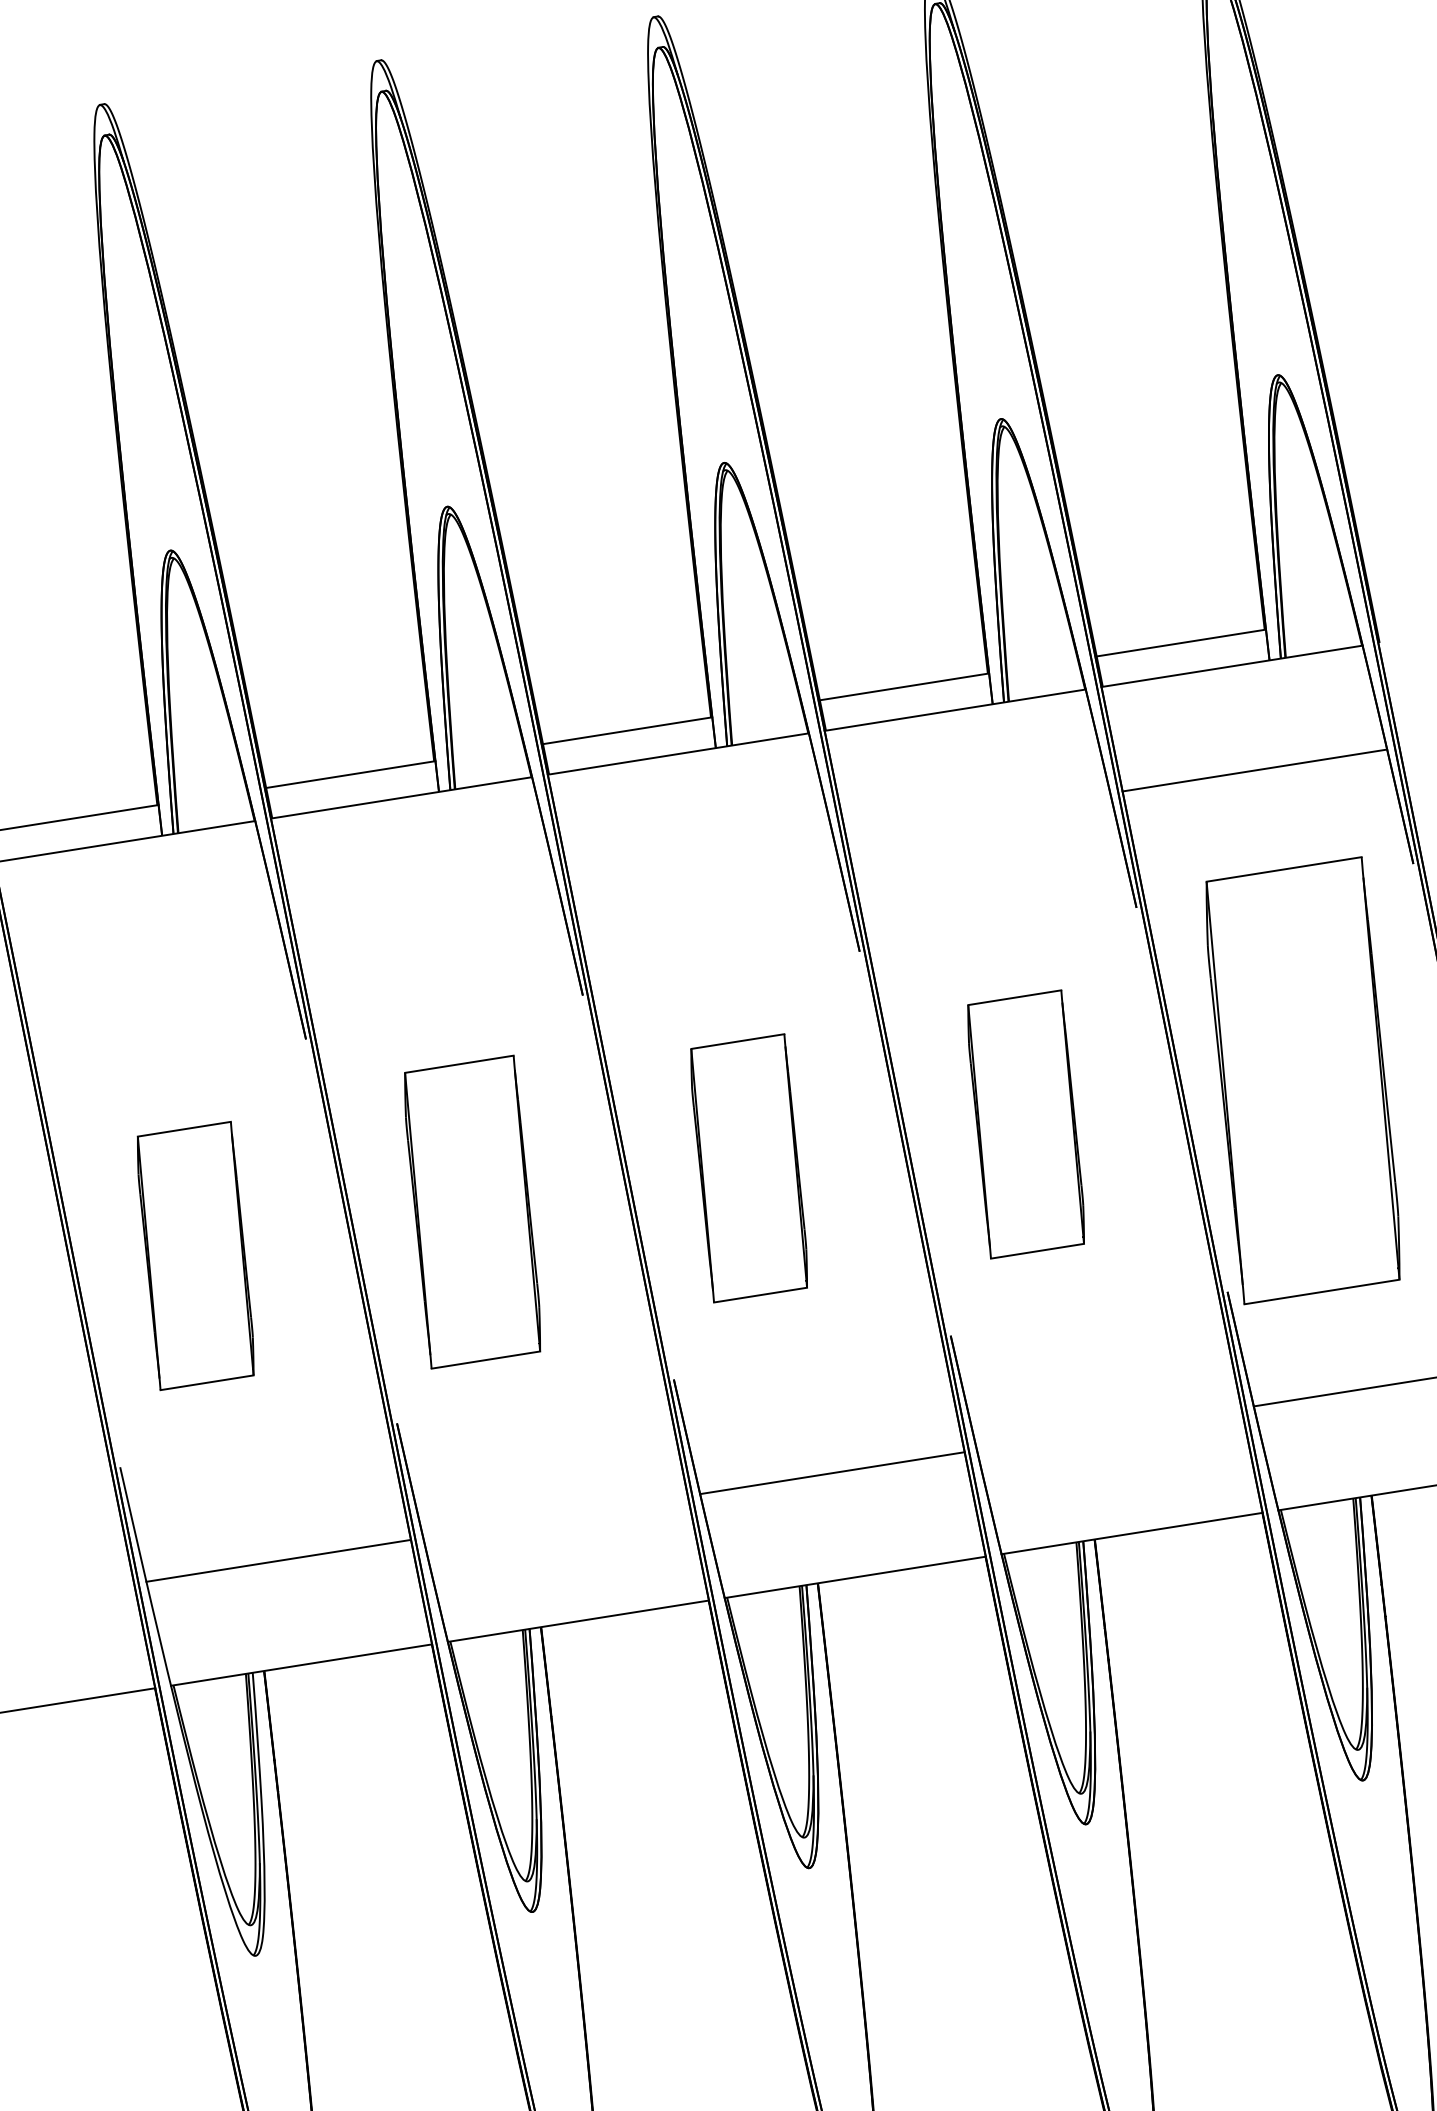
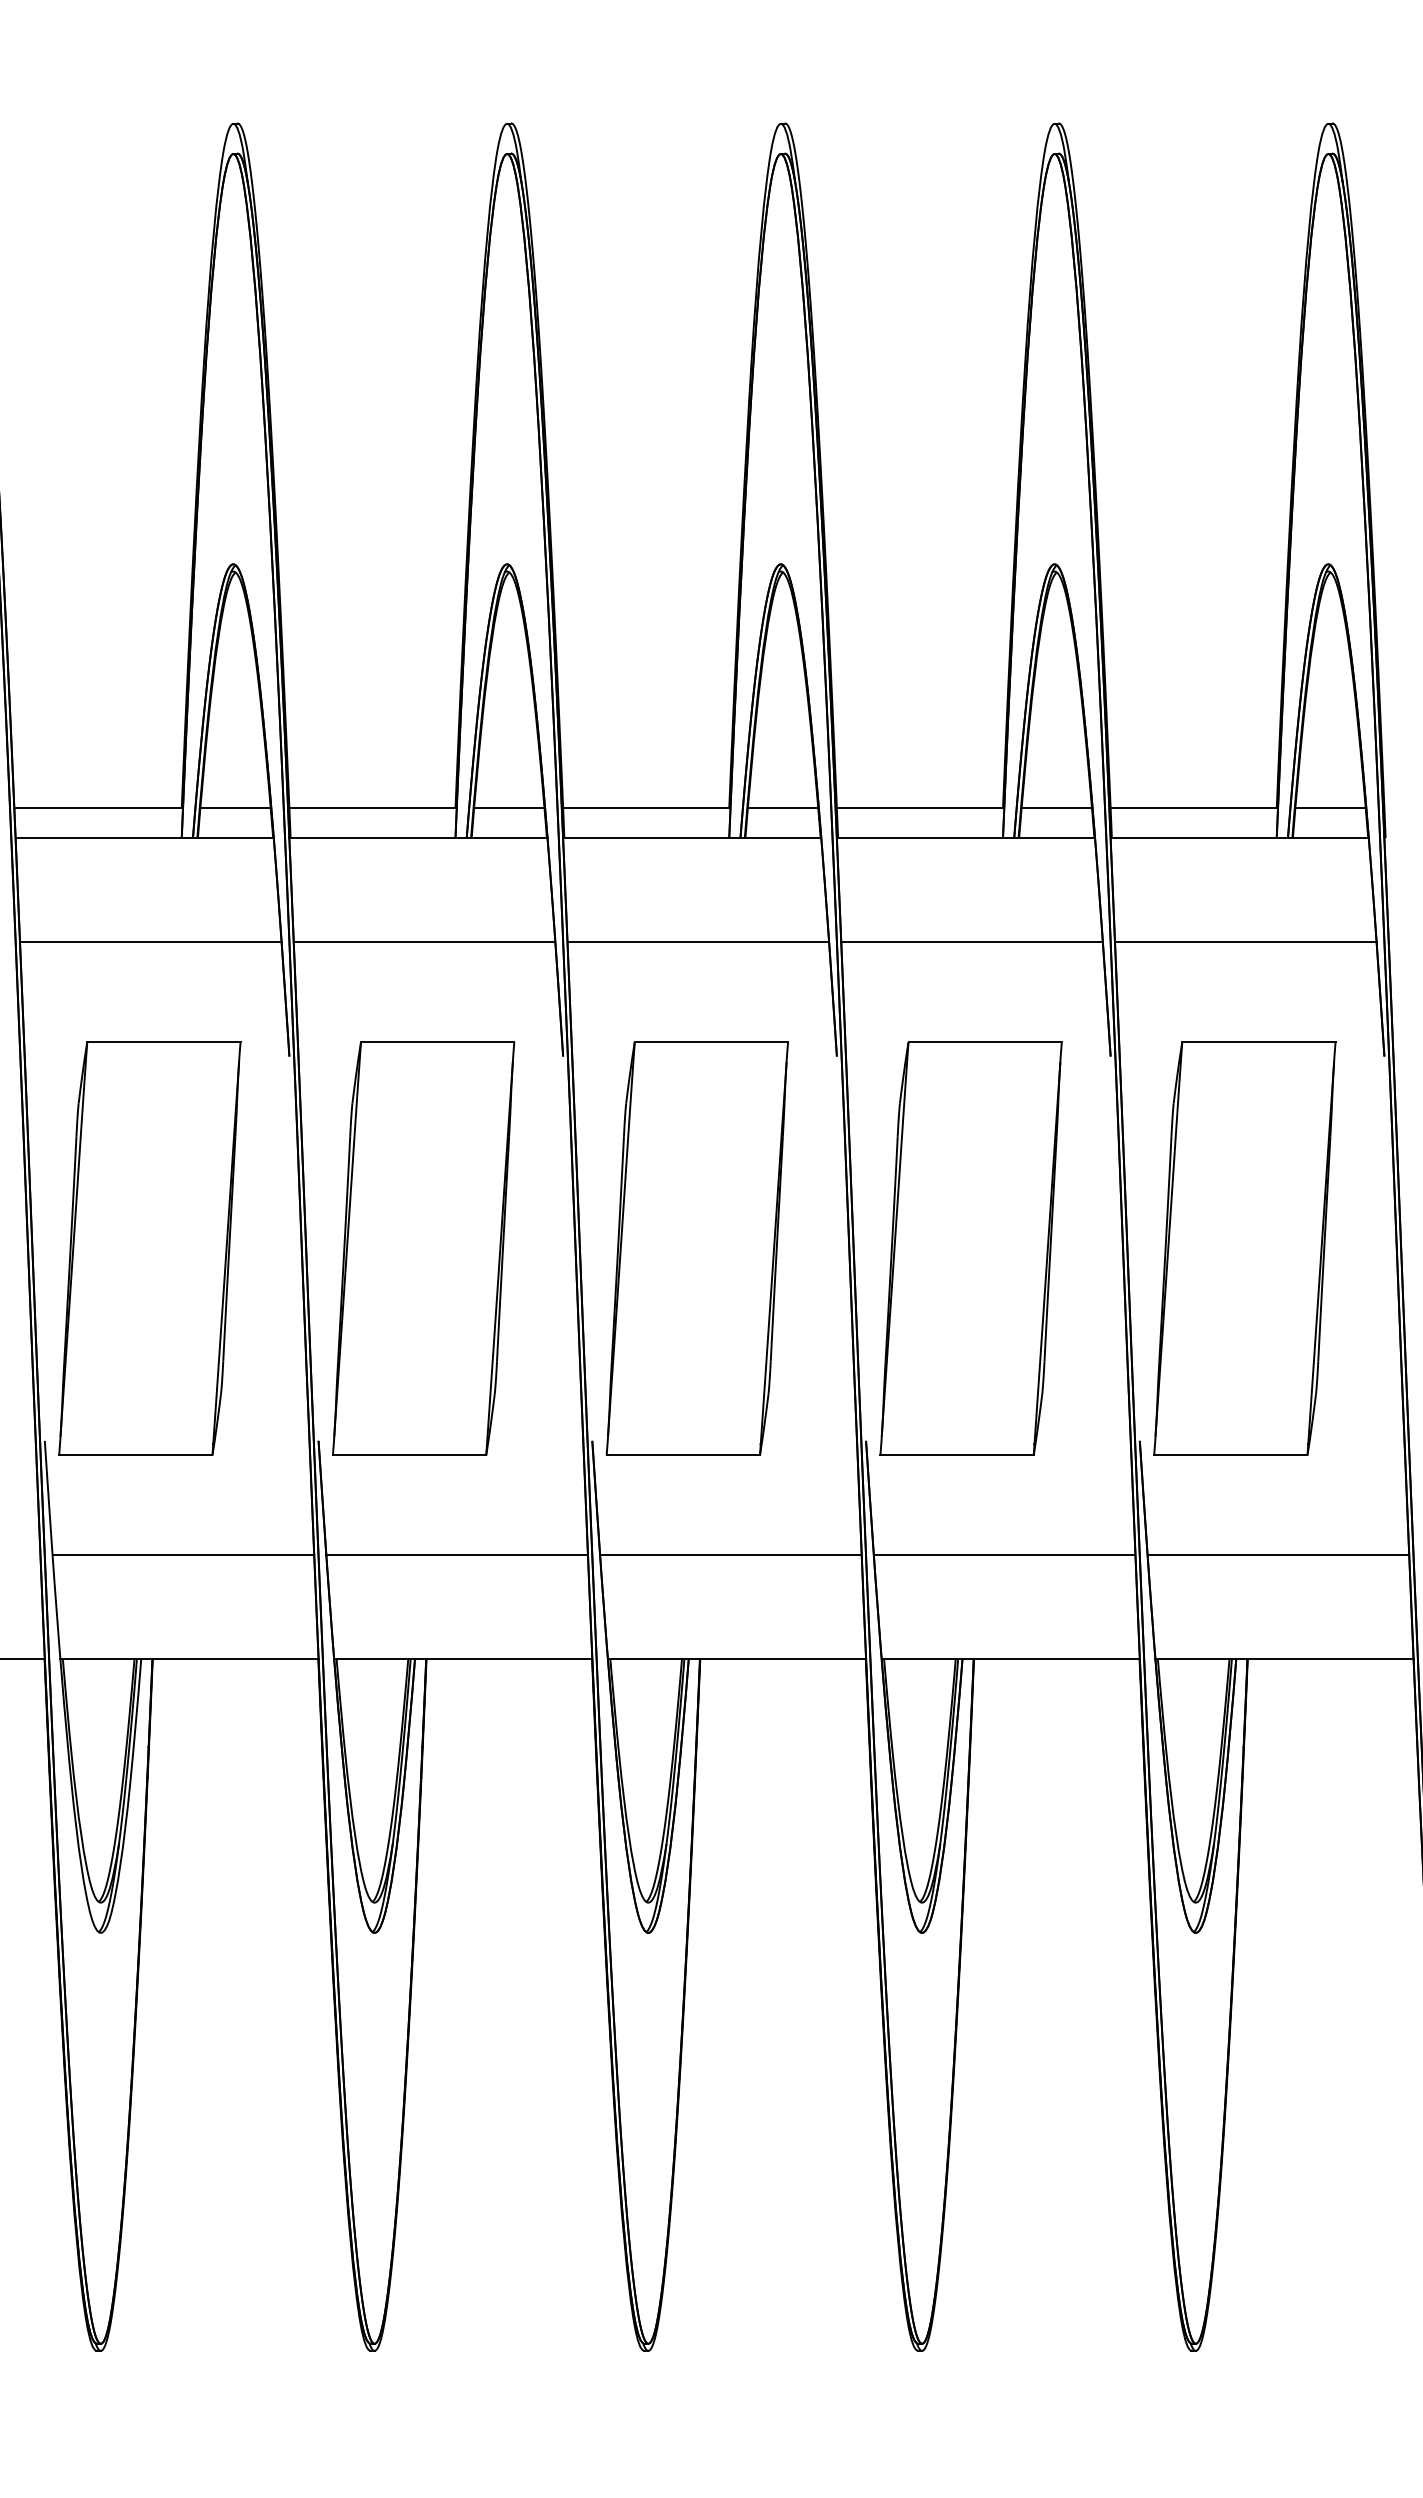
line: (1318, 620) -> (1330, 807), added
line: (1041, 664) -> (1056, 807), added
line: (764, 708) -> (782, 807), added
line: (488, 752) -> (509, 807), added
line: (211, 796) -> (235, 807), added
line: (977, 814) -> (971, 942), added
line: (701, 858) -> (698, 942), added
line: (424, 902) -> (424, 942), added
line: (147, 946) -> (150, 942), added
part: (1025, 1124) -> (970, 1248), size x1.67
part: (748, 1168) -> (696, 1248), size x1.67
part: (472, 1212) -> (423, 1248), size x1.43
part: (195, 1255) -> (149, 1248), size x1.67
line: (1109, 1429) -> (1004, 1555), added
line: (554, 1517) -> (456, 1555), added

